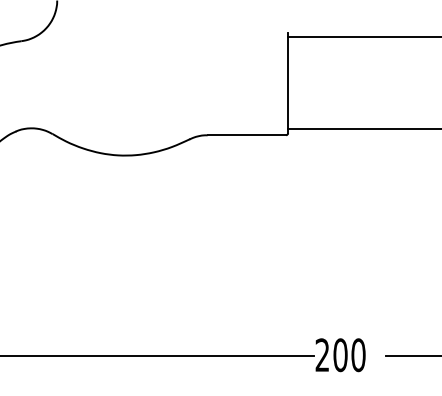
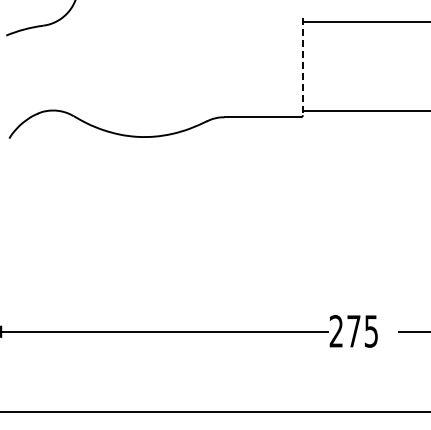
line: (287, 83) -> (302, 66), solid -> dashed
text: (349, 354) -> (362, 330), 200 -> 275

